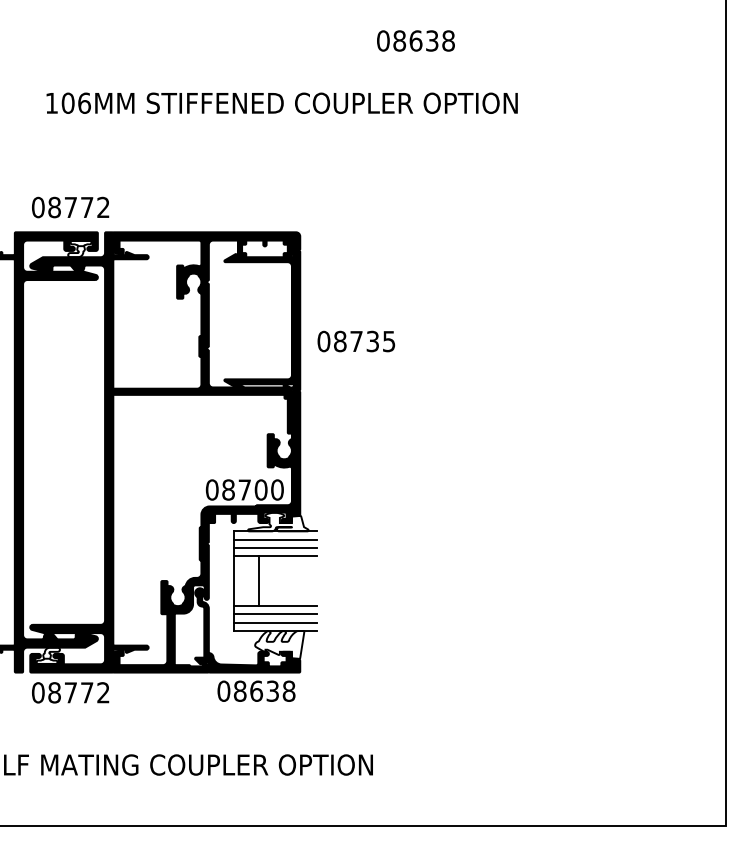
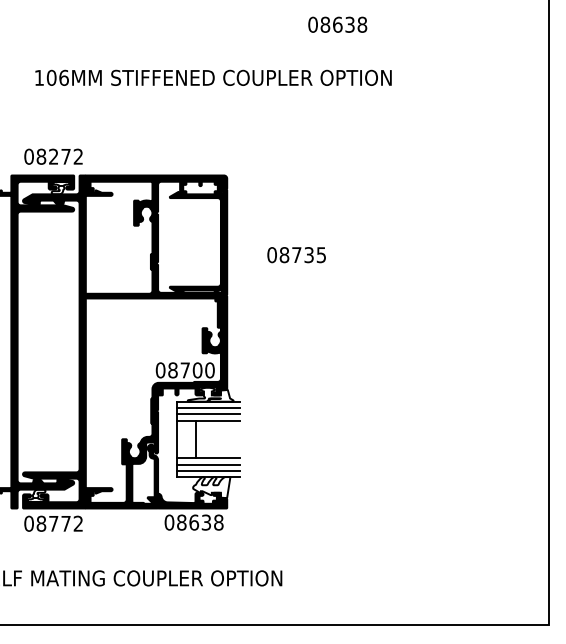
text: (415, 40) -> (337, 24), moved
text: (70, 207) -> (53, 156), 08772 -> 08272
text: (356, 342) -> (296, 255), moved

